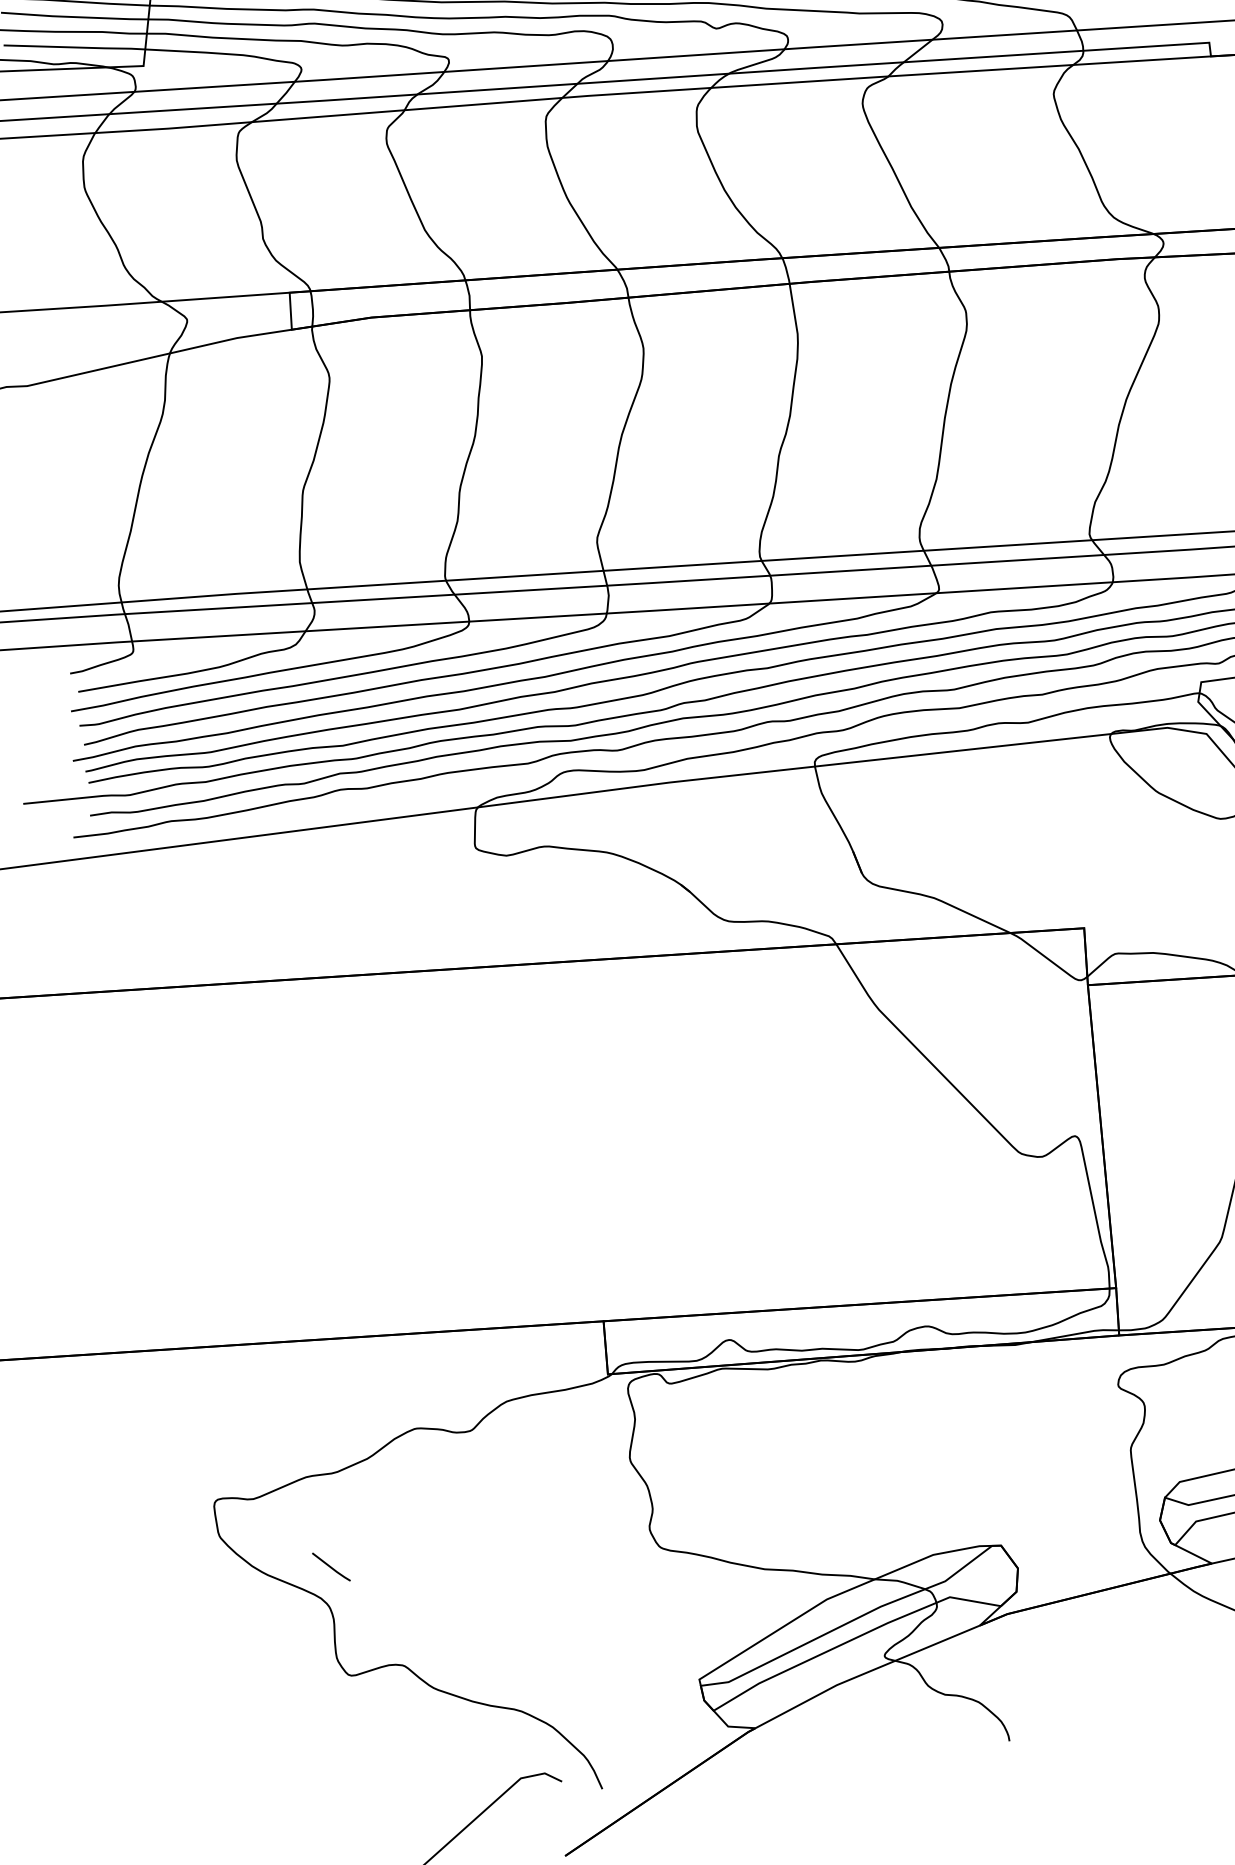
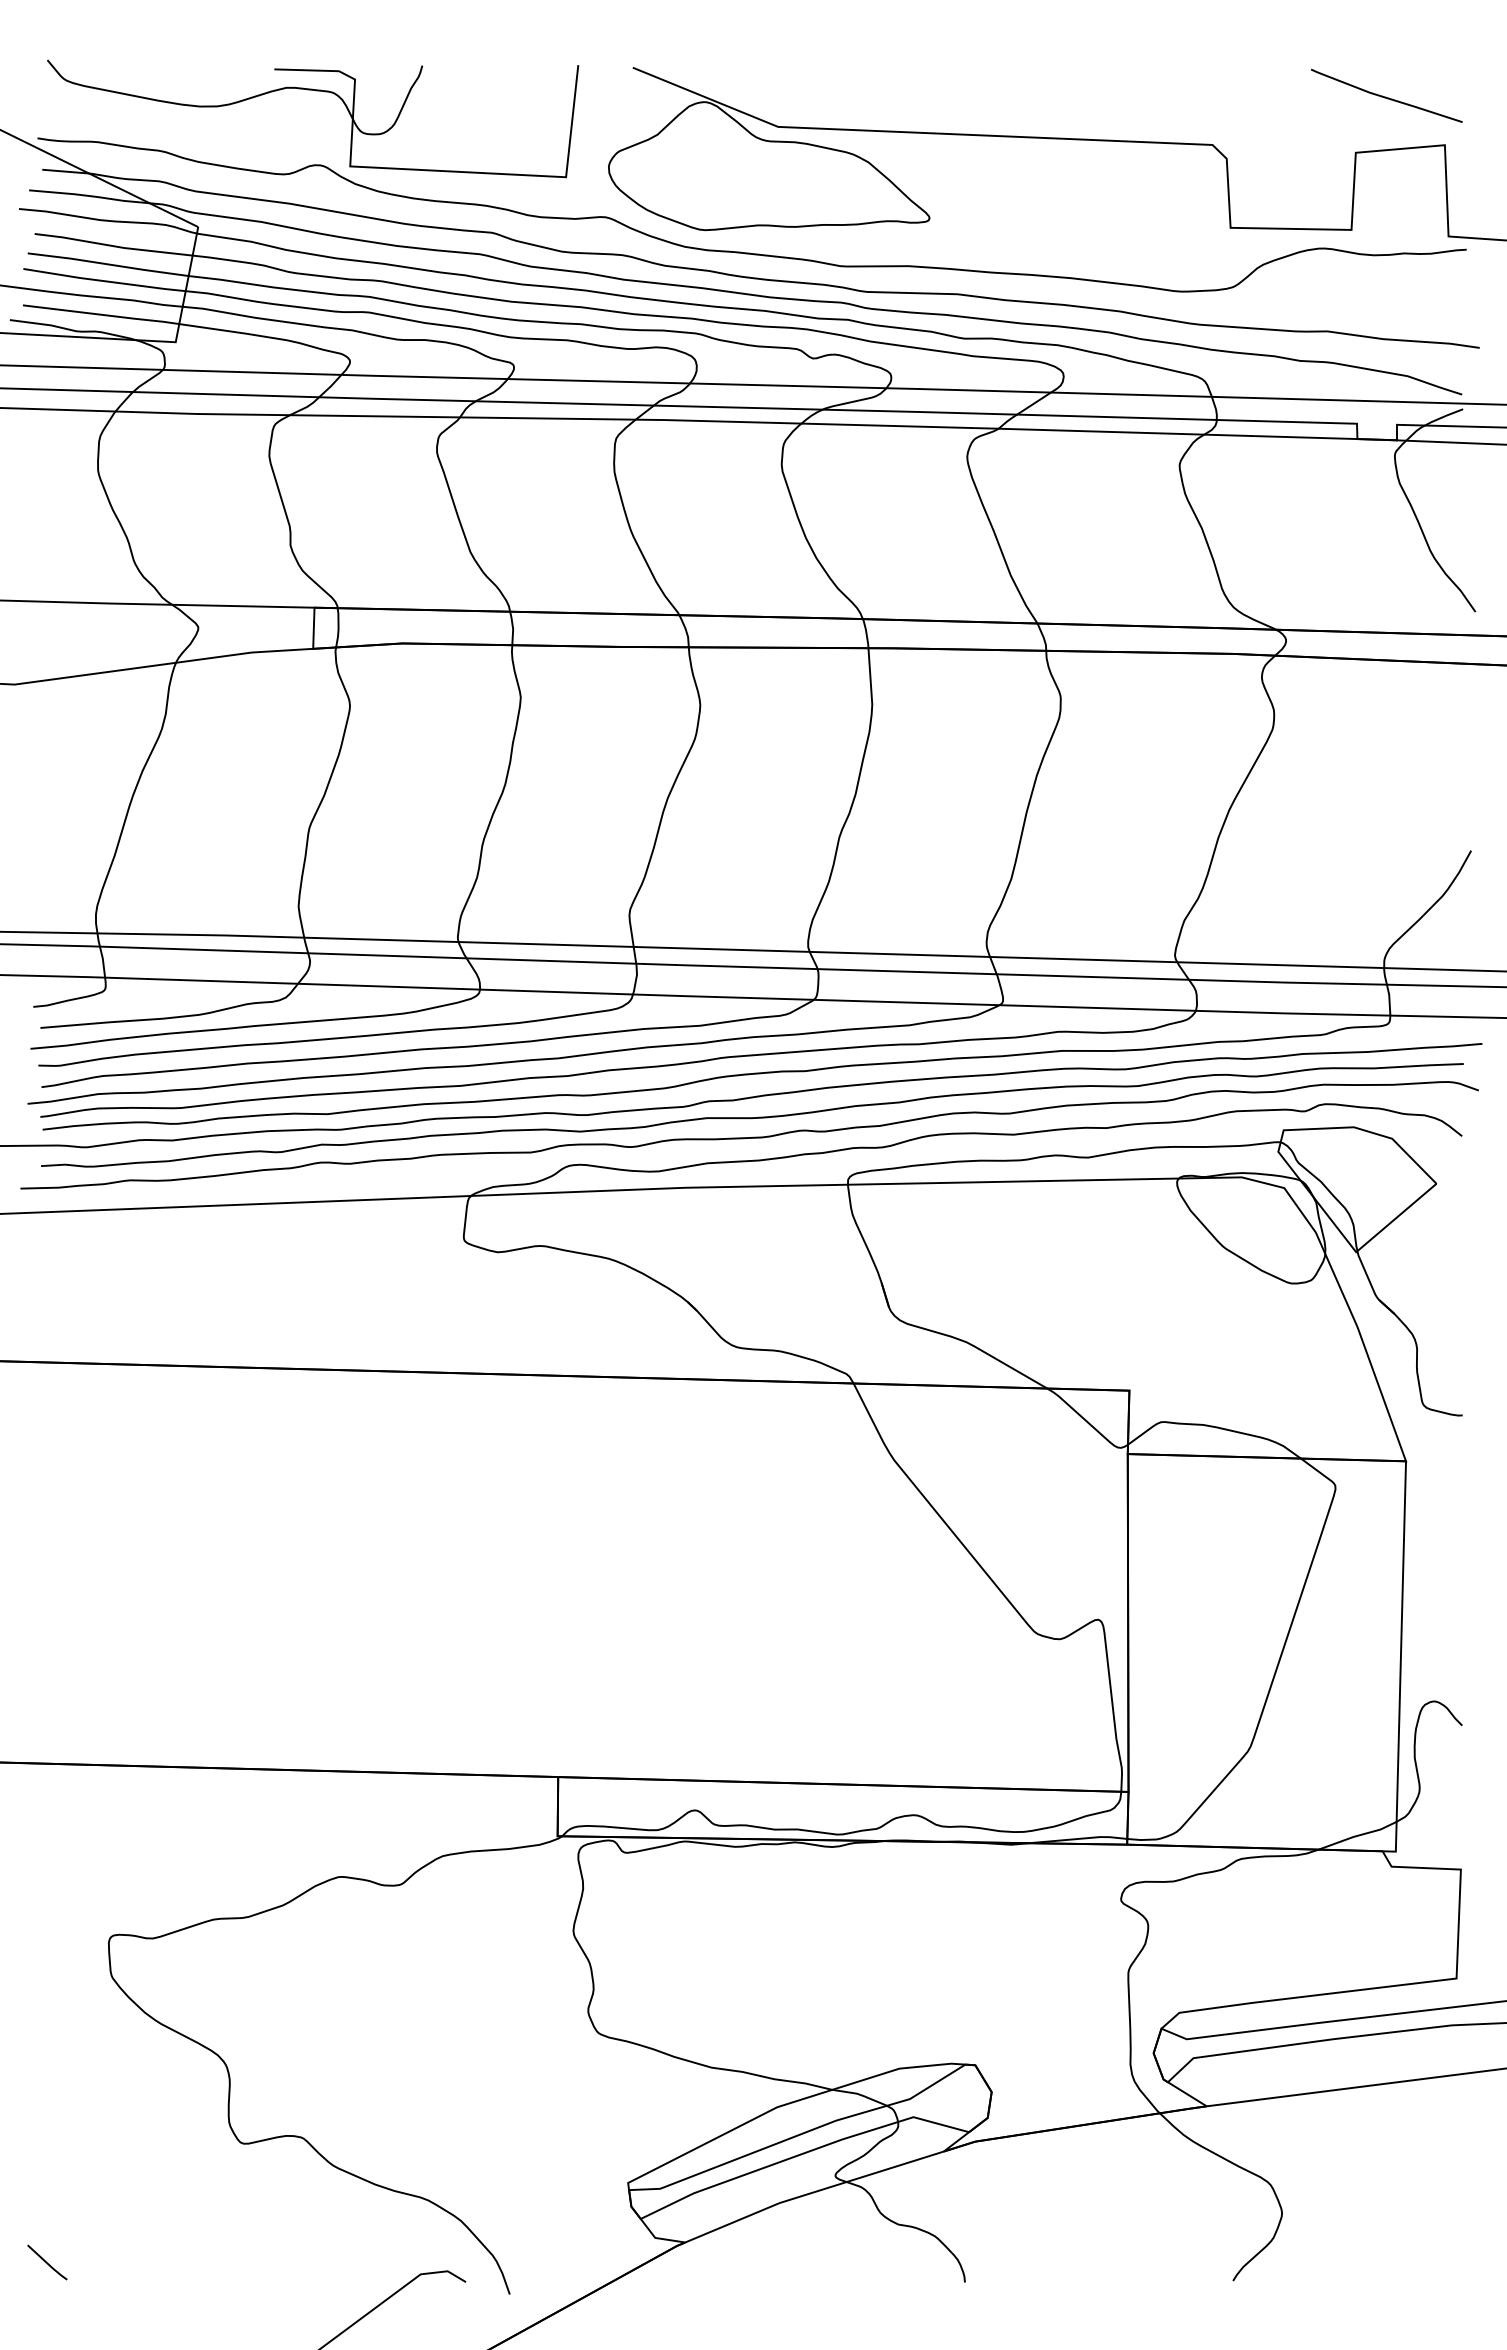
line: (331, 1567) -> (47, 2262), moved

